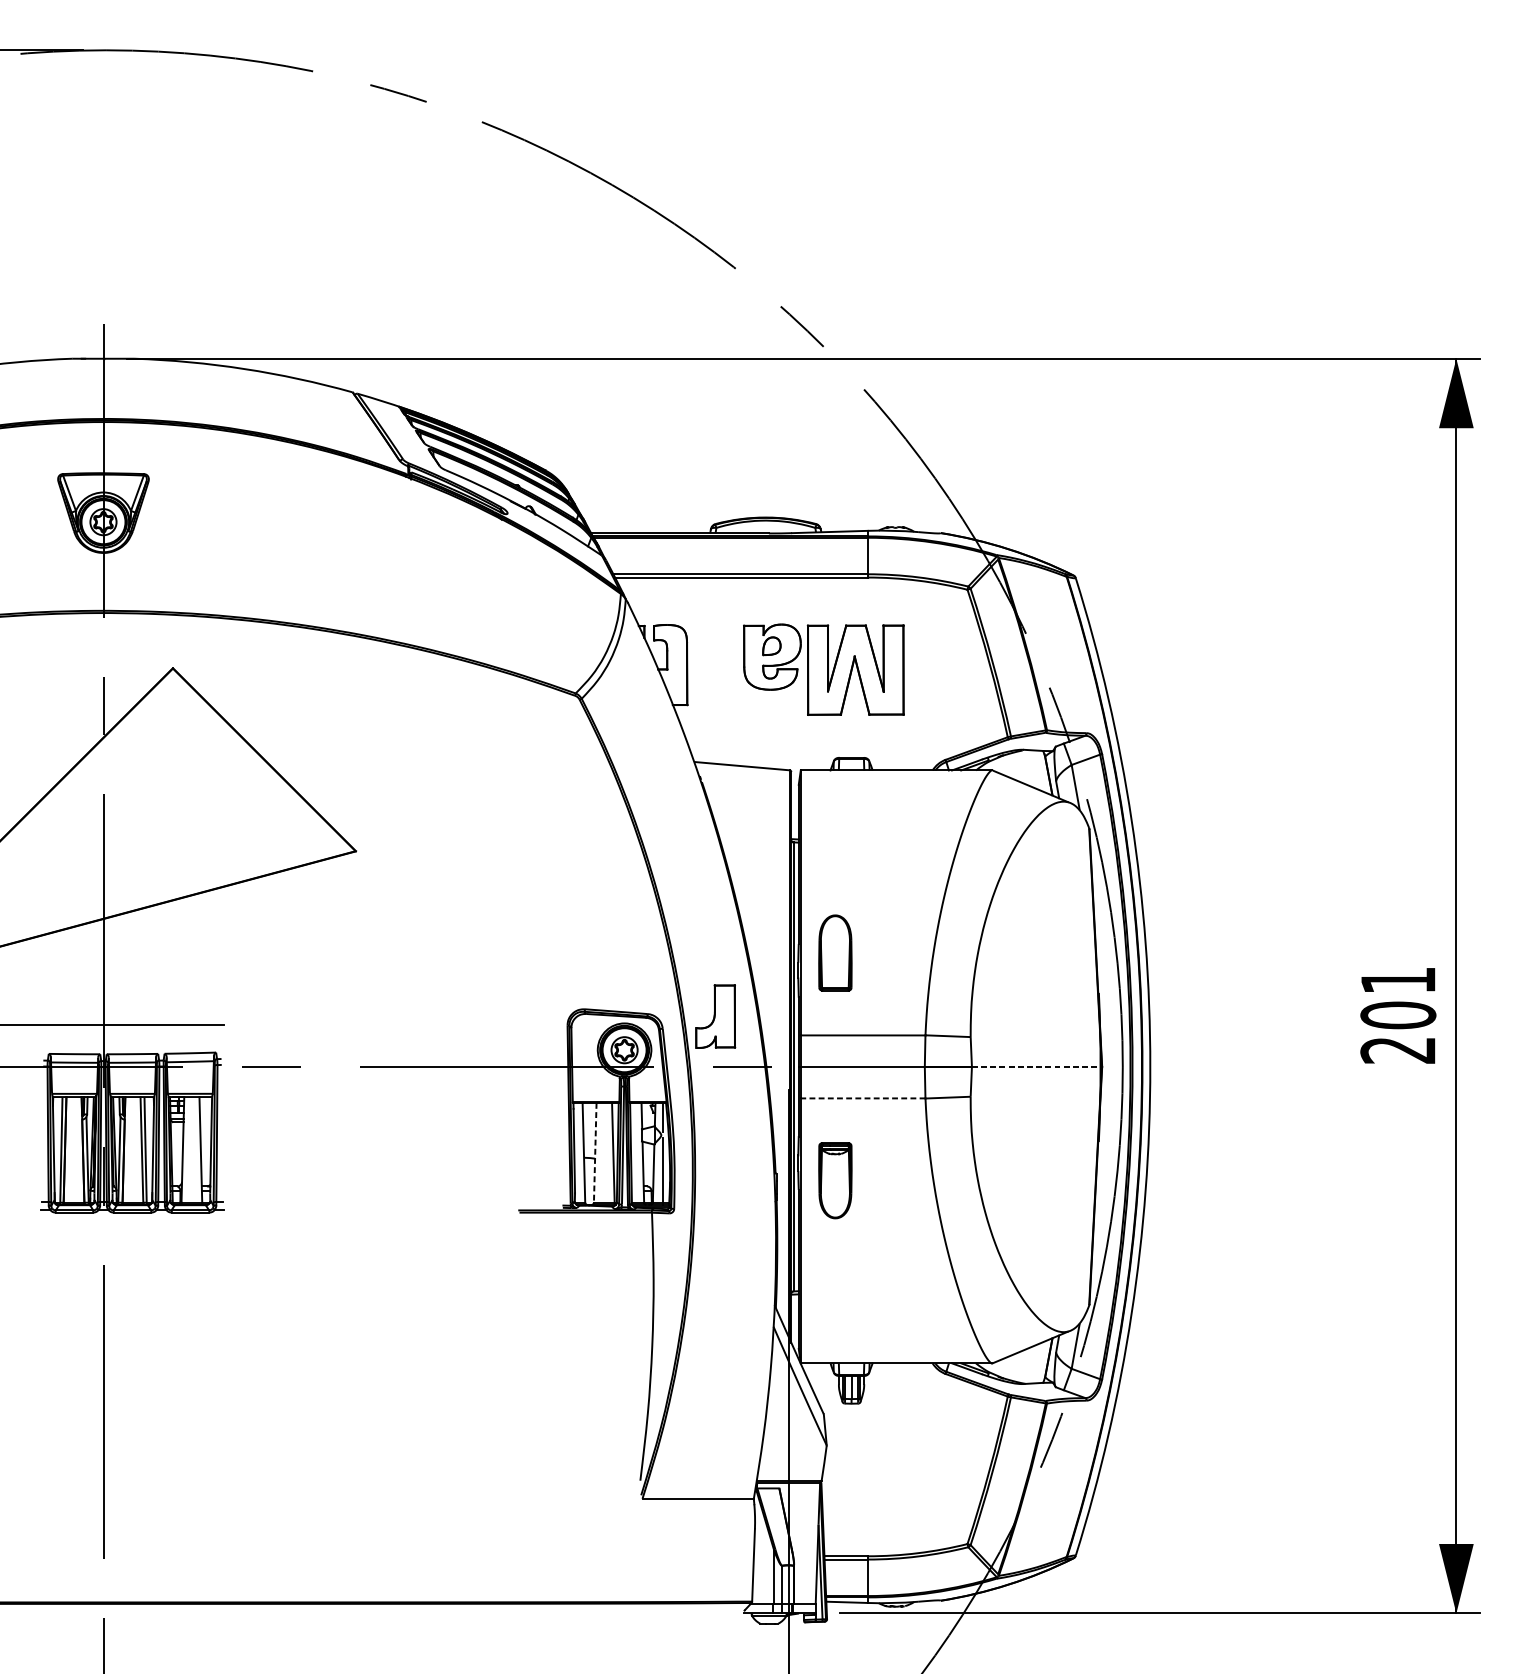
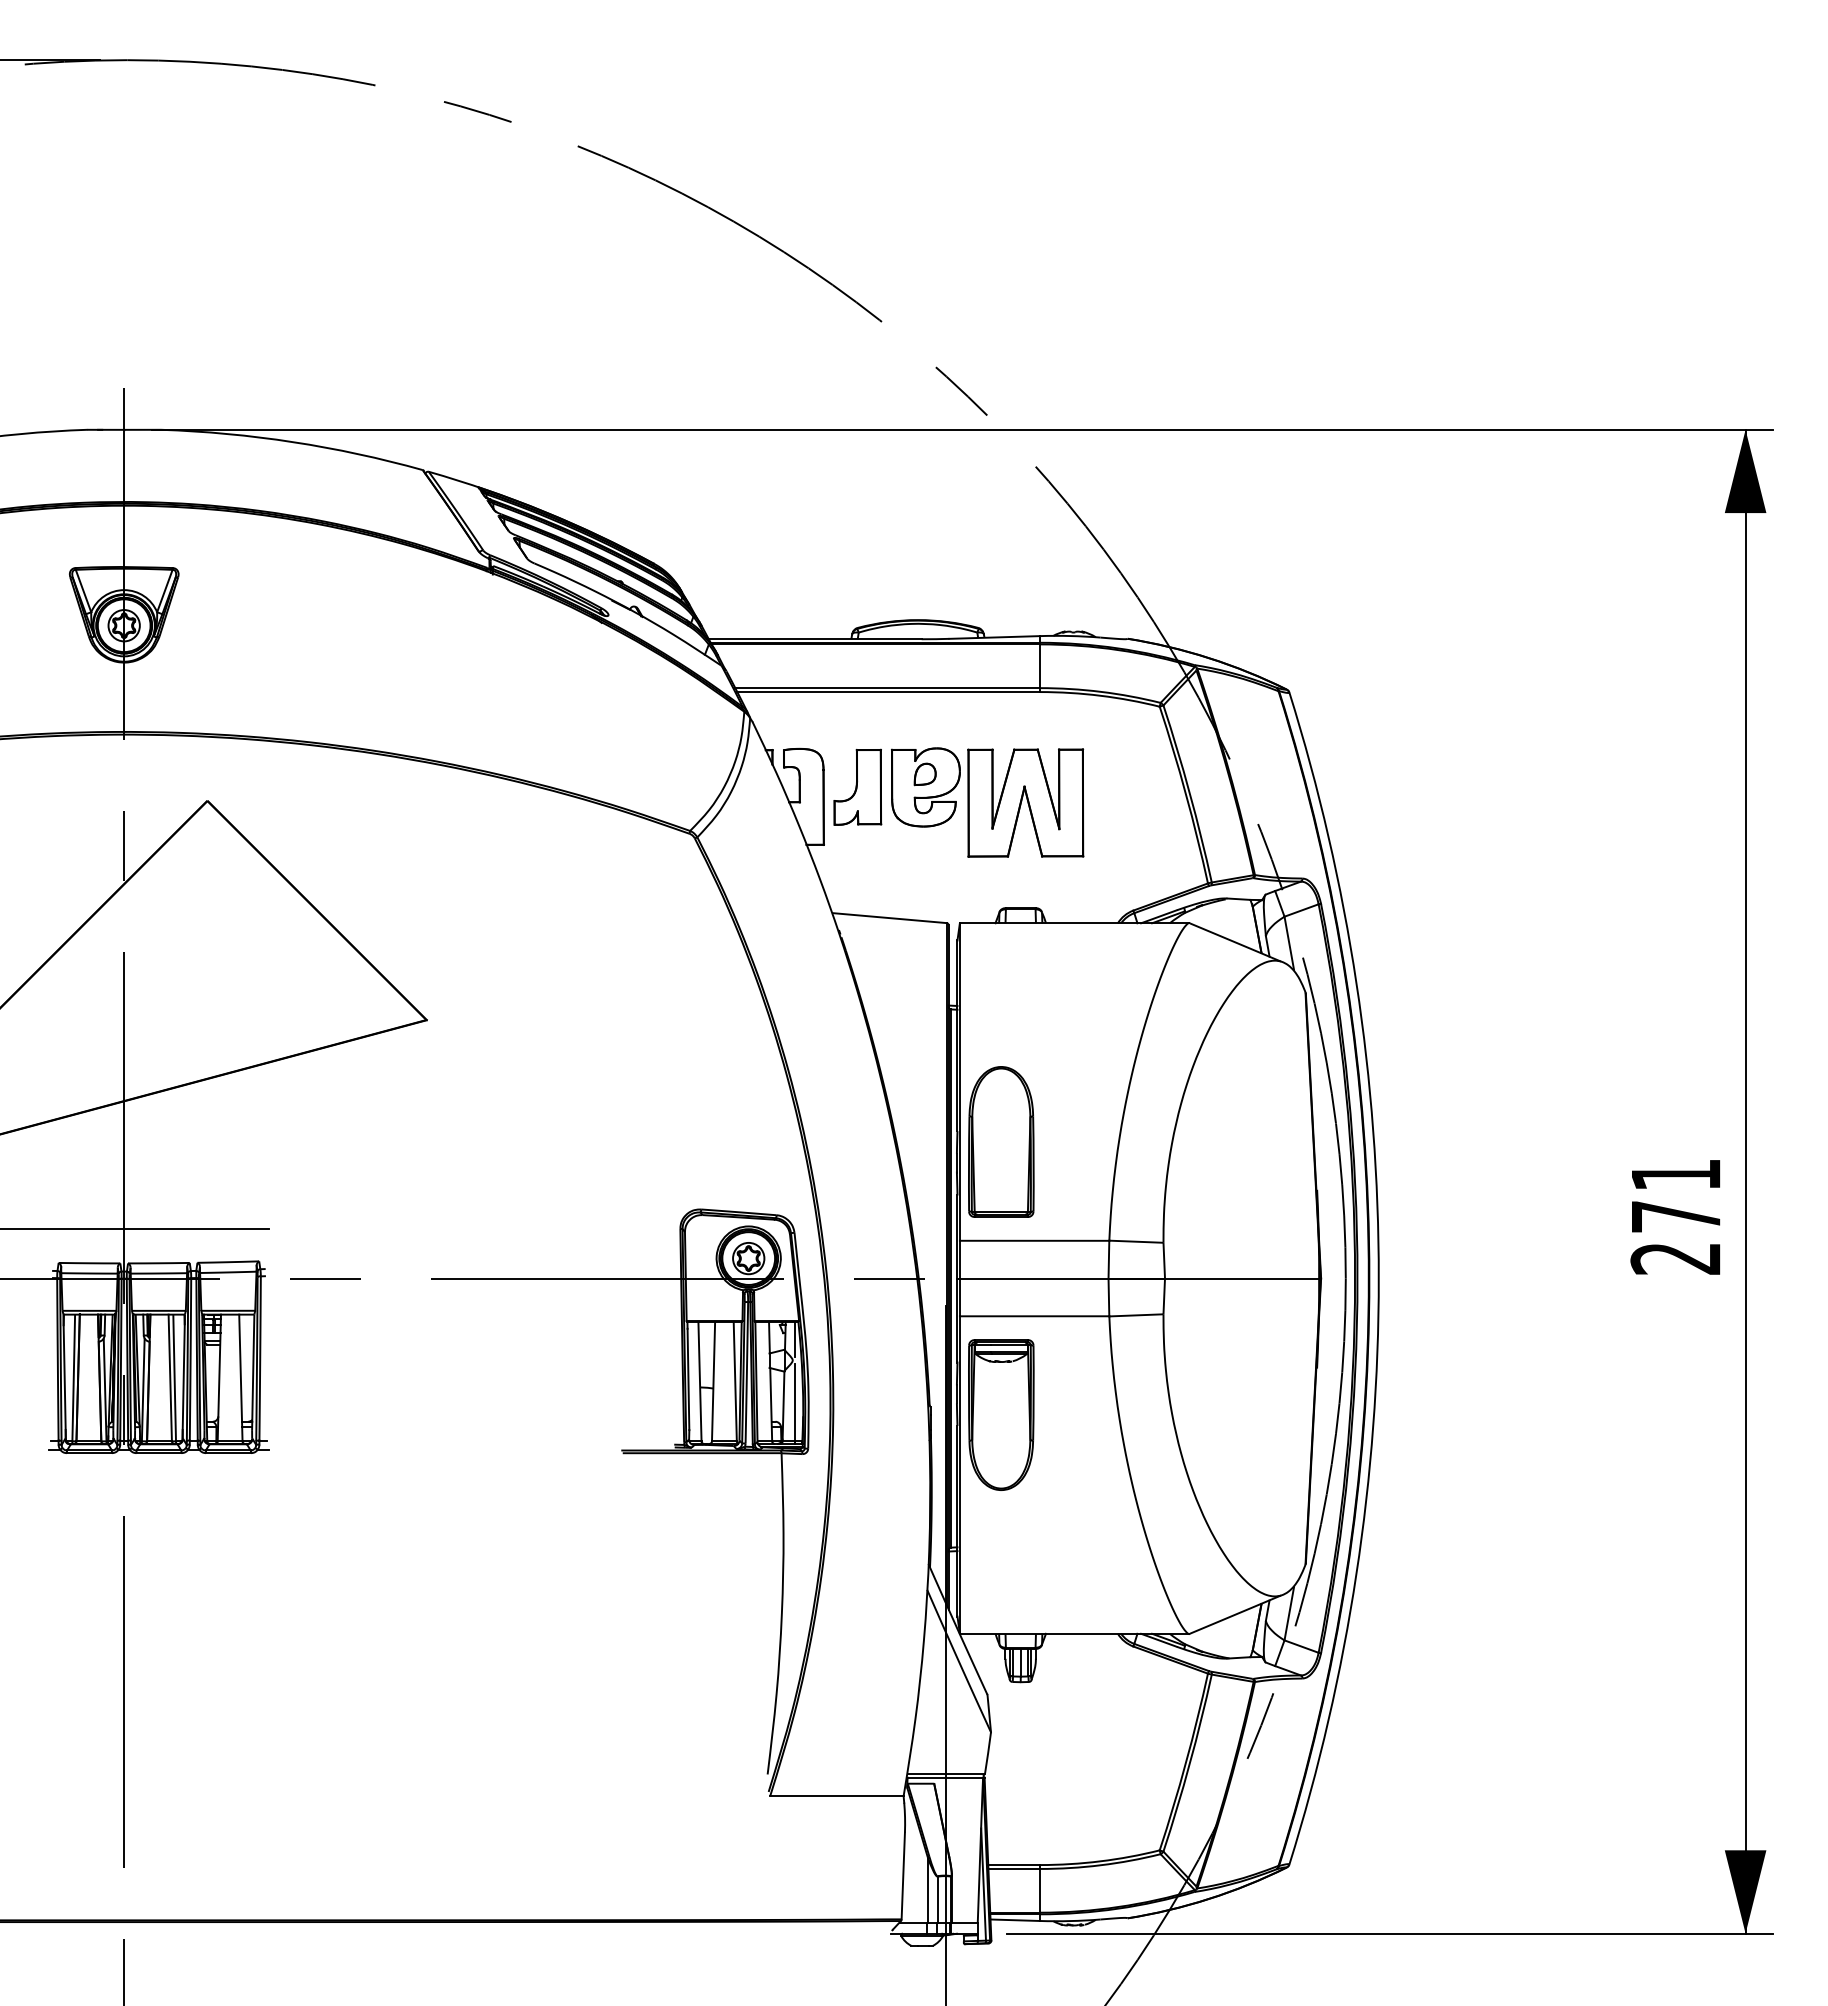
part: (835, 952) -> (1001, 1141), size x1.67
part: (715, 1015) -> (857, 786), moved
text: (1397, 1015) -> (1675, 1216), 201 -> 271
line: (1036, 1066) -> (1242, 1278), dashed -> solid
line: (863, 1098) -> (1034, 1316), dashed -> solid
line: (595, 1152) -> (713, 1381), dashed -> solid
part: (835, 1180) -> (1001, 1414), size x1.67

